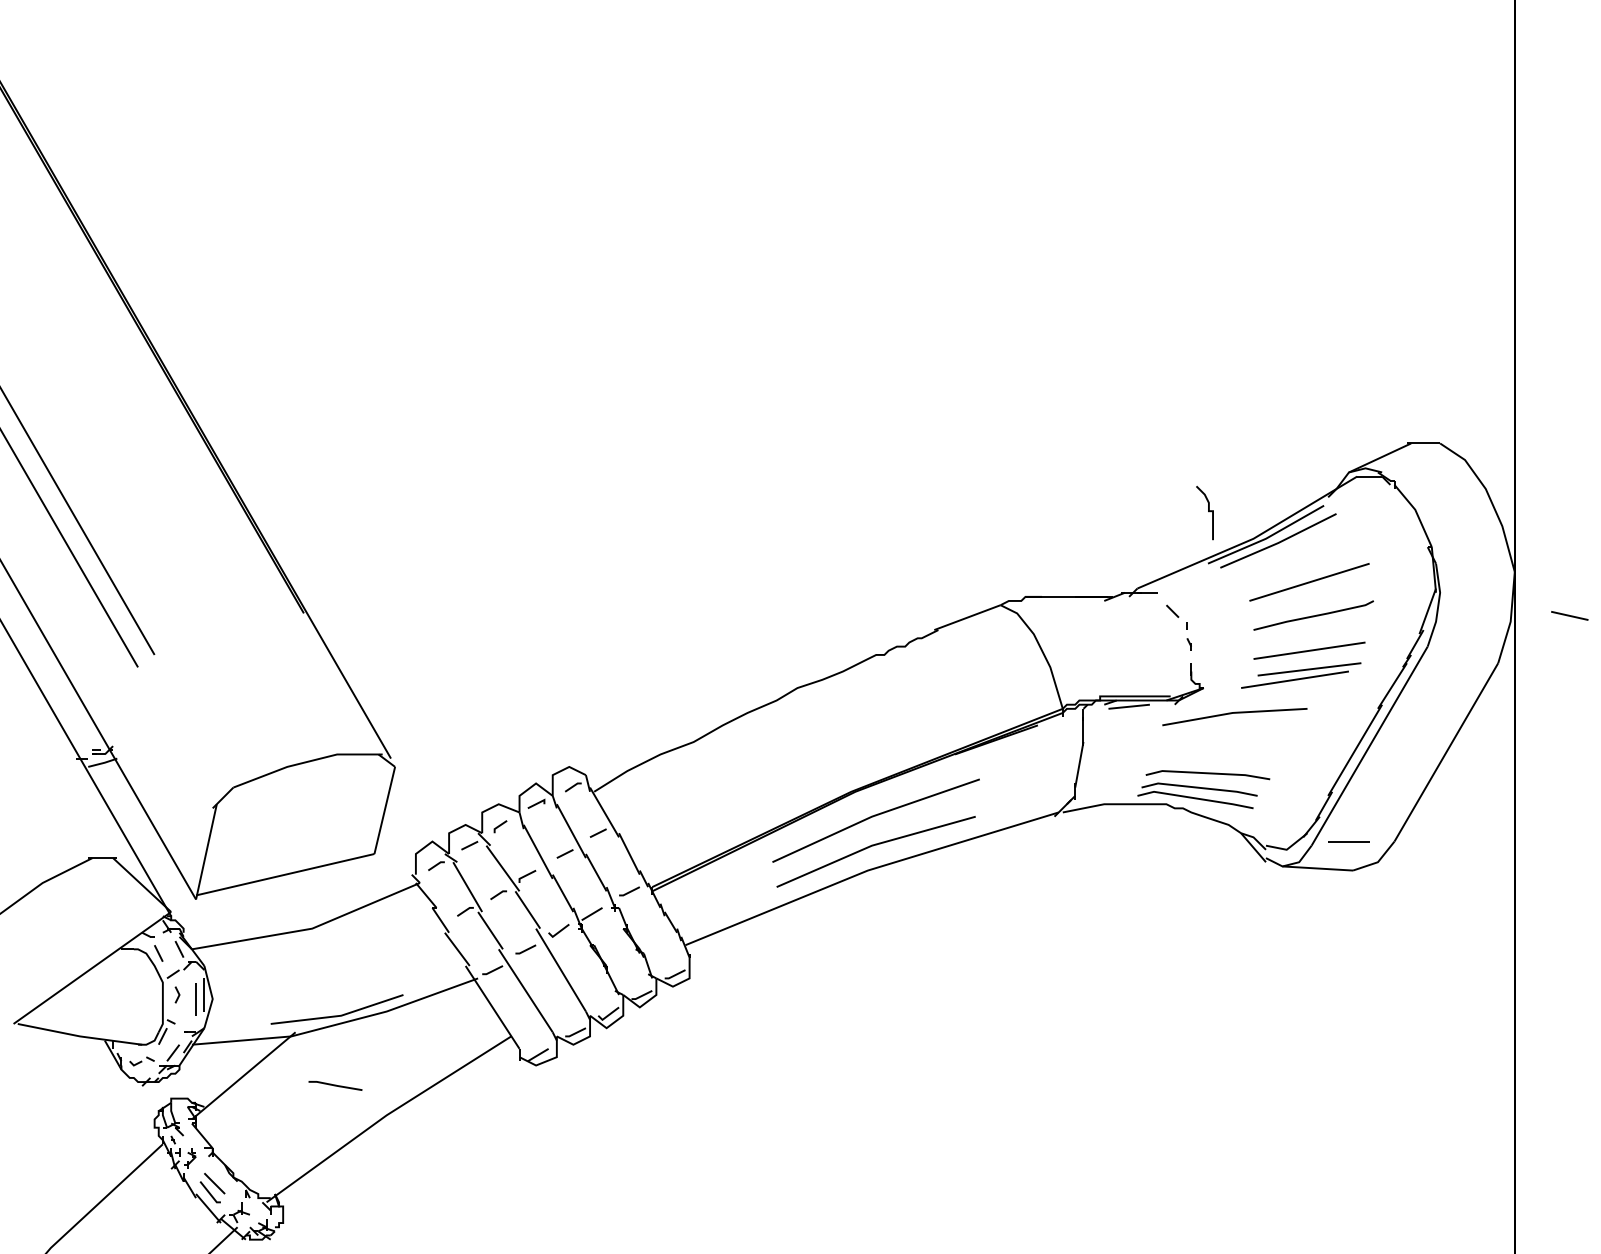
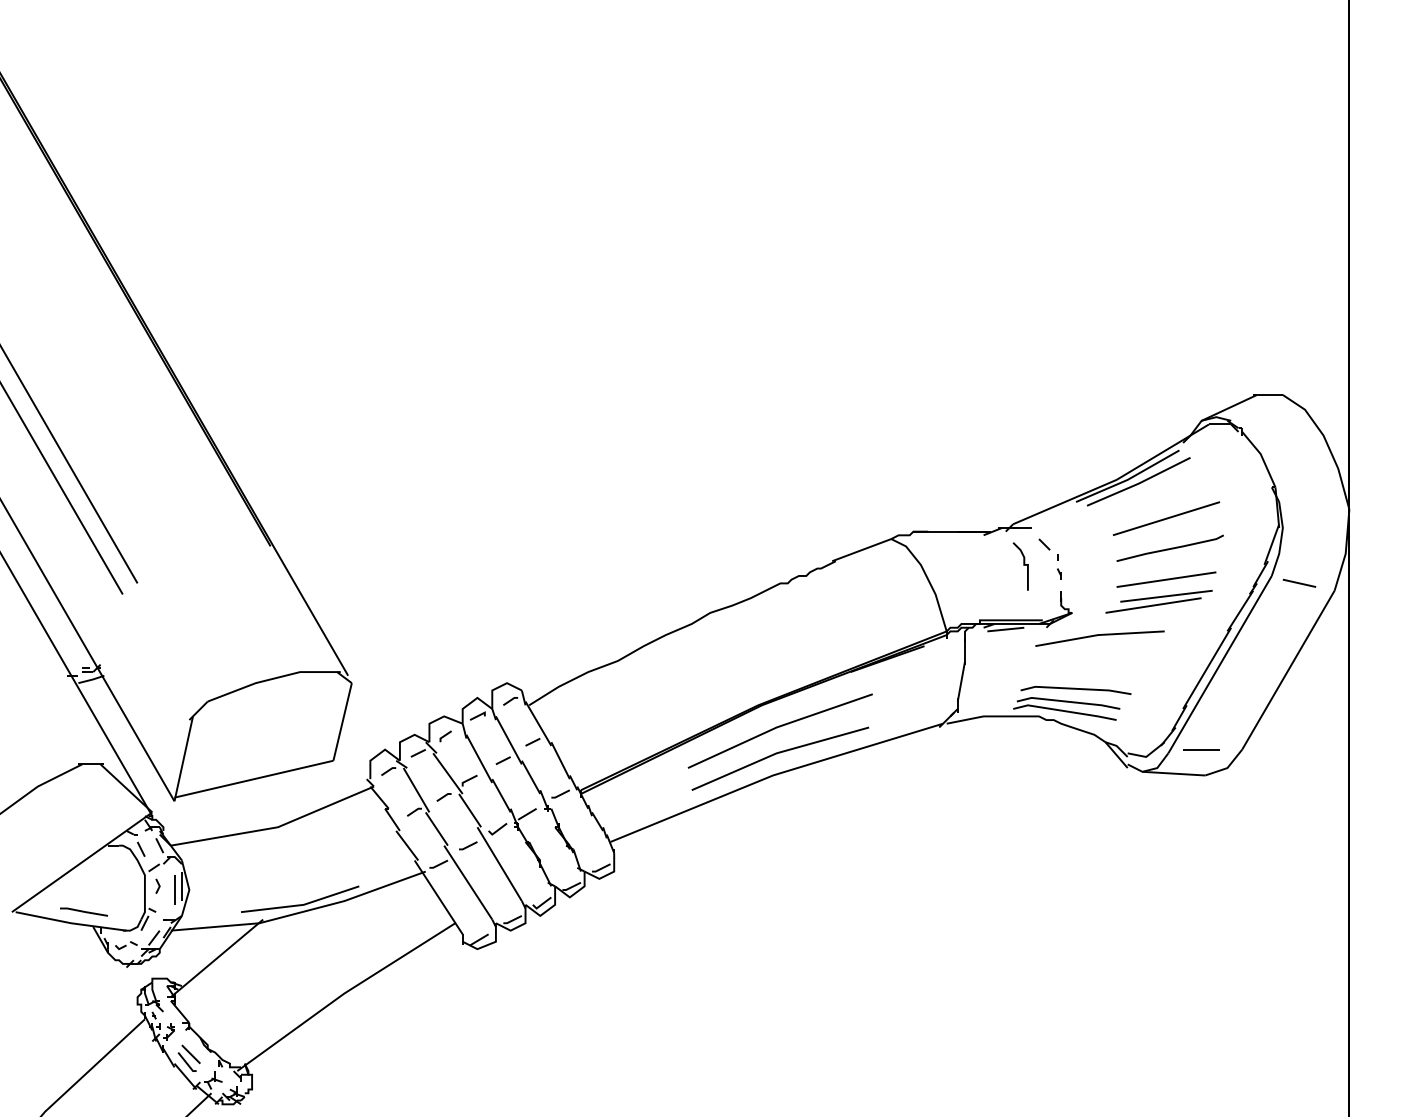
curve: (1208, 512) -> (1023, 566), moved
line: (1569, 615) -> (1299, 582), moved
line: (335, 1085) -> (84, 911), moved

